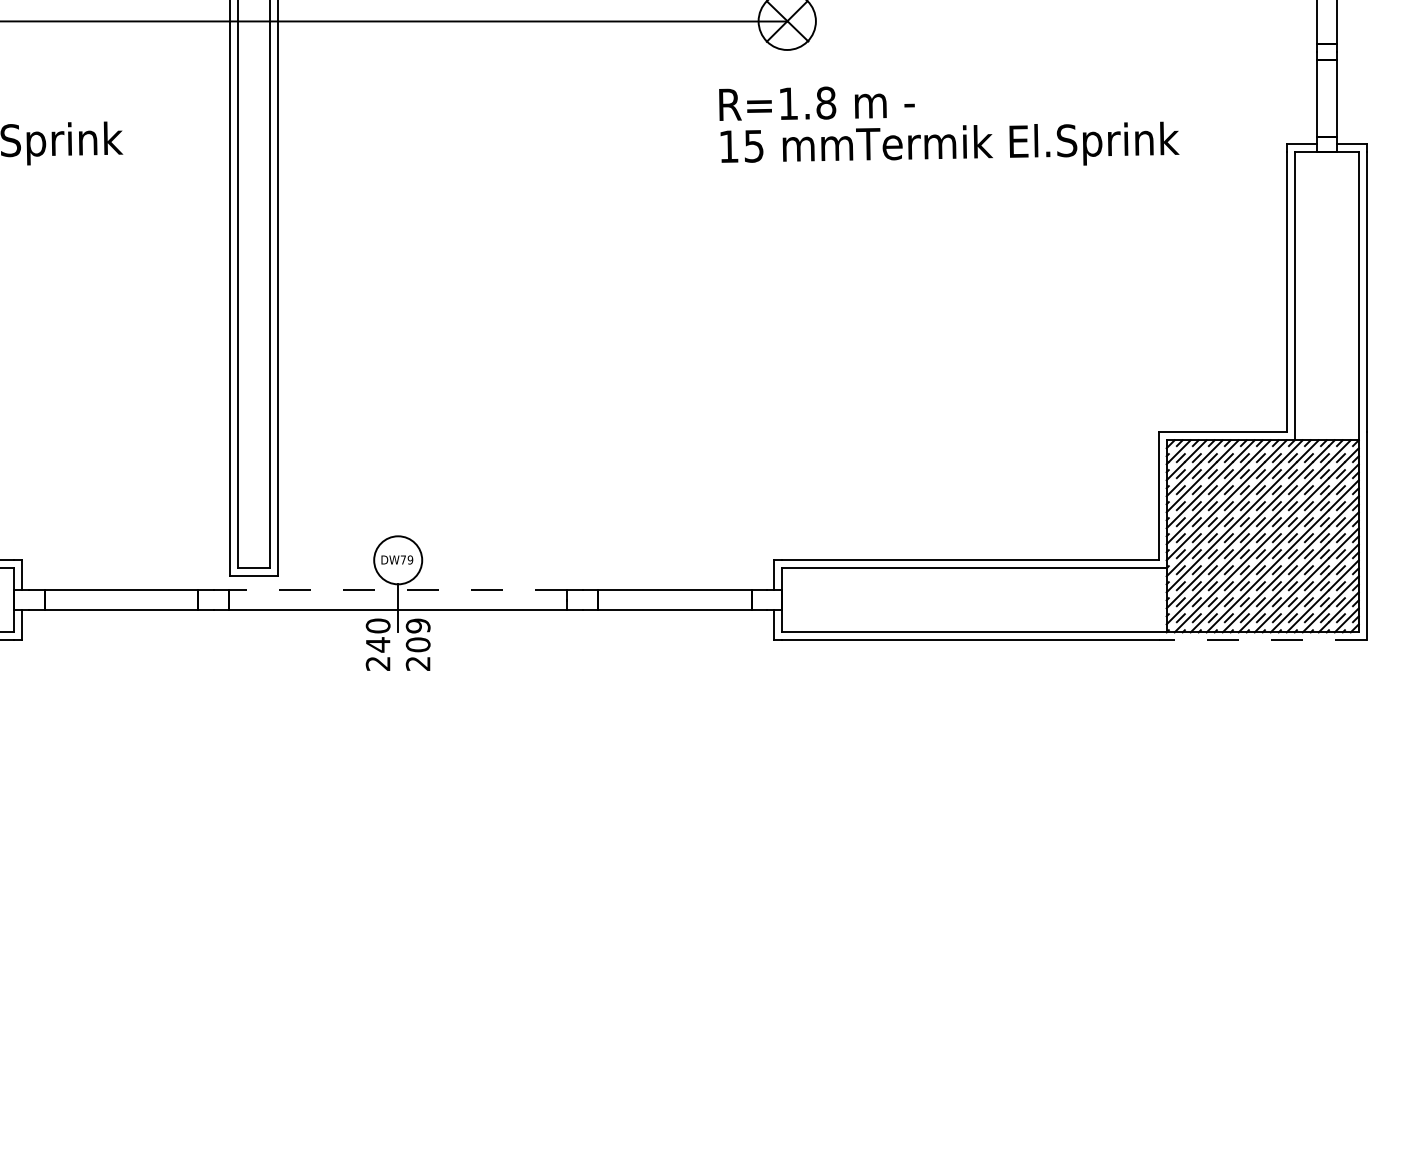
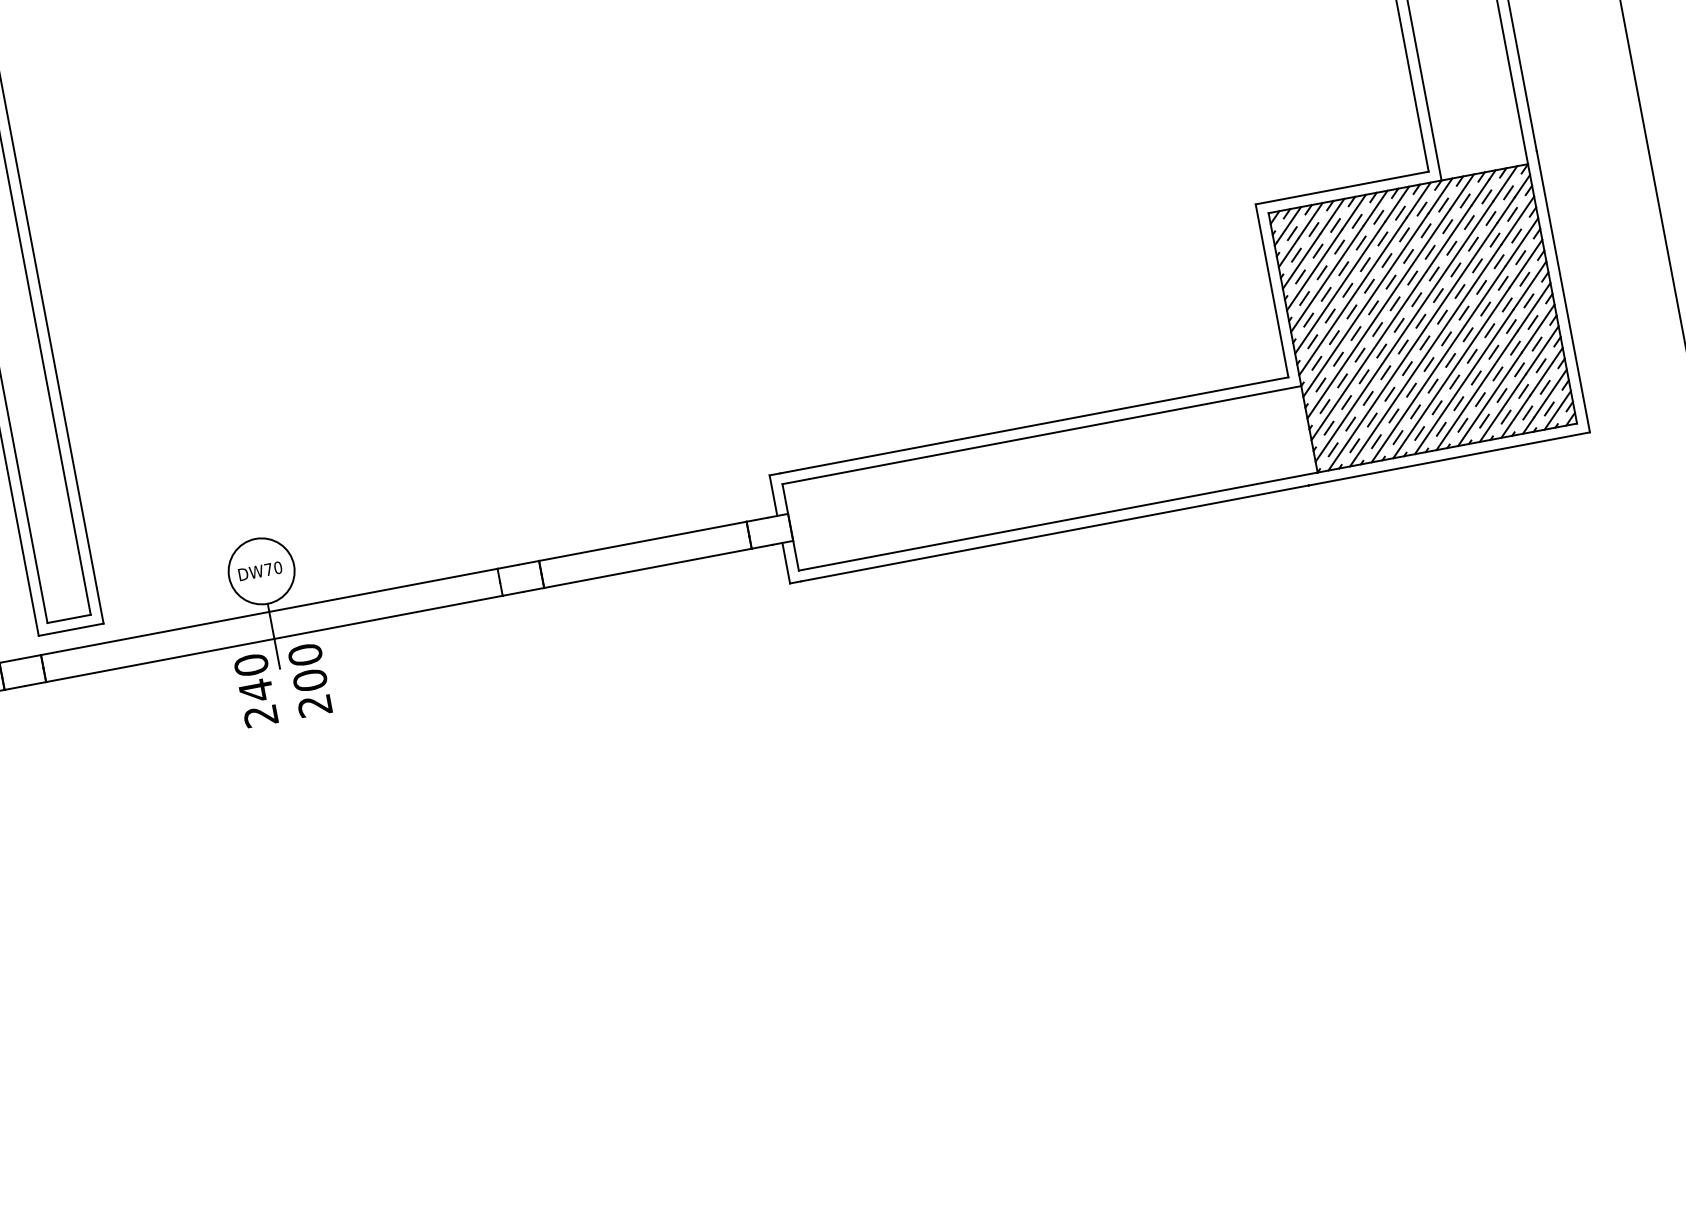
text: (409, 559) -> (276, 567), DW79 -> DW70
line: (397, 590) -> (268, 612), dashed -> solid
text: (418, 625) -> (305, 654), 209 -> 200
line: (1262, 640) -> (1449, 459), dashed -> solid

